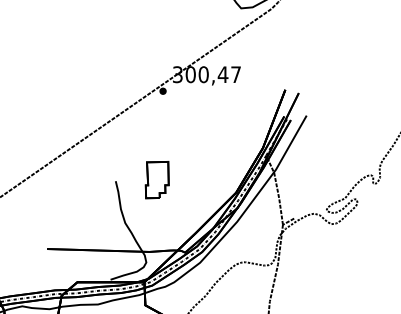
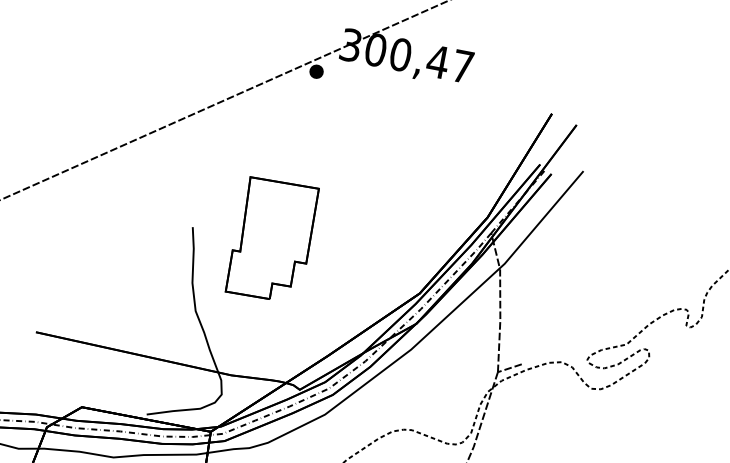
part: (157, 179) -> (273, 239), size x1.67

